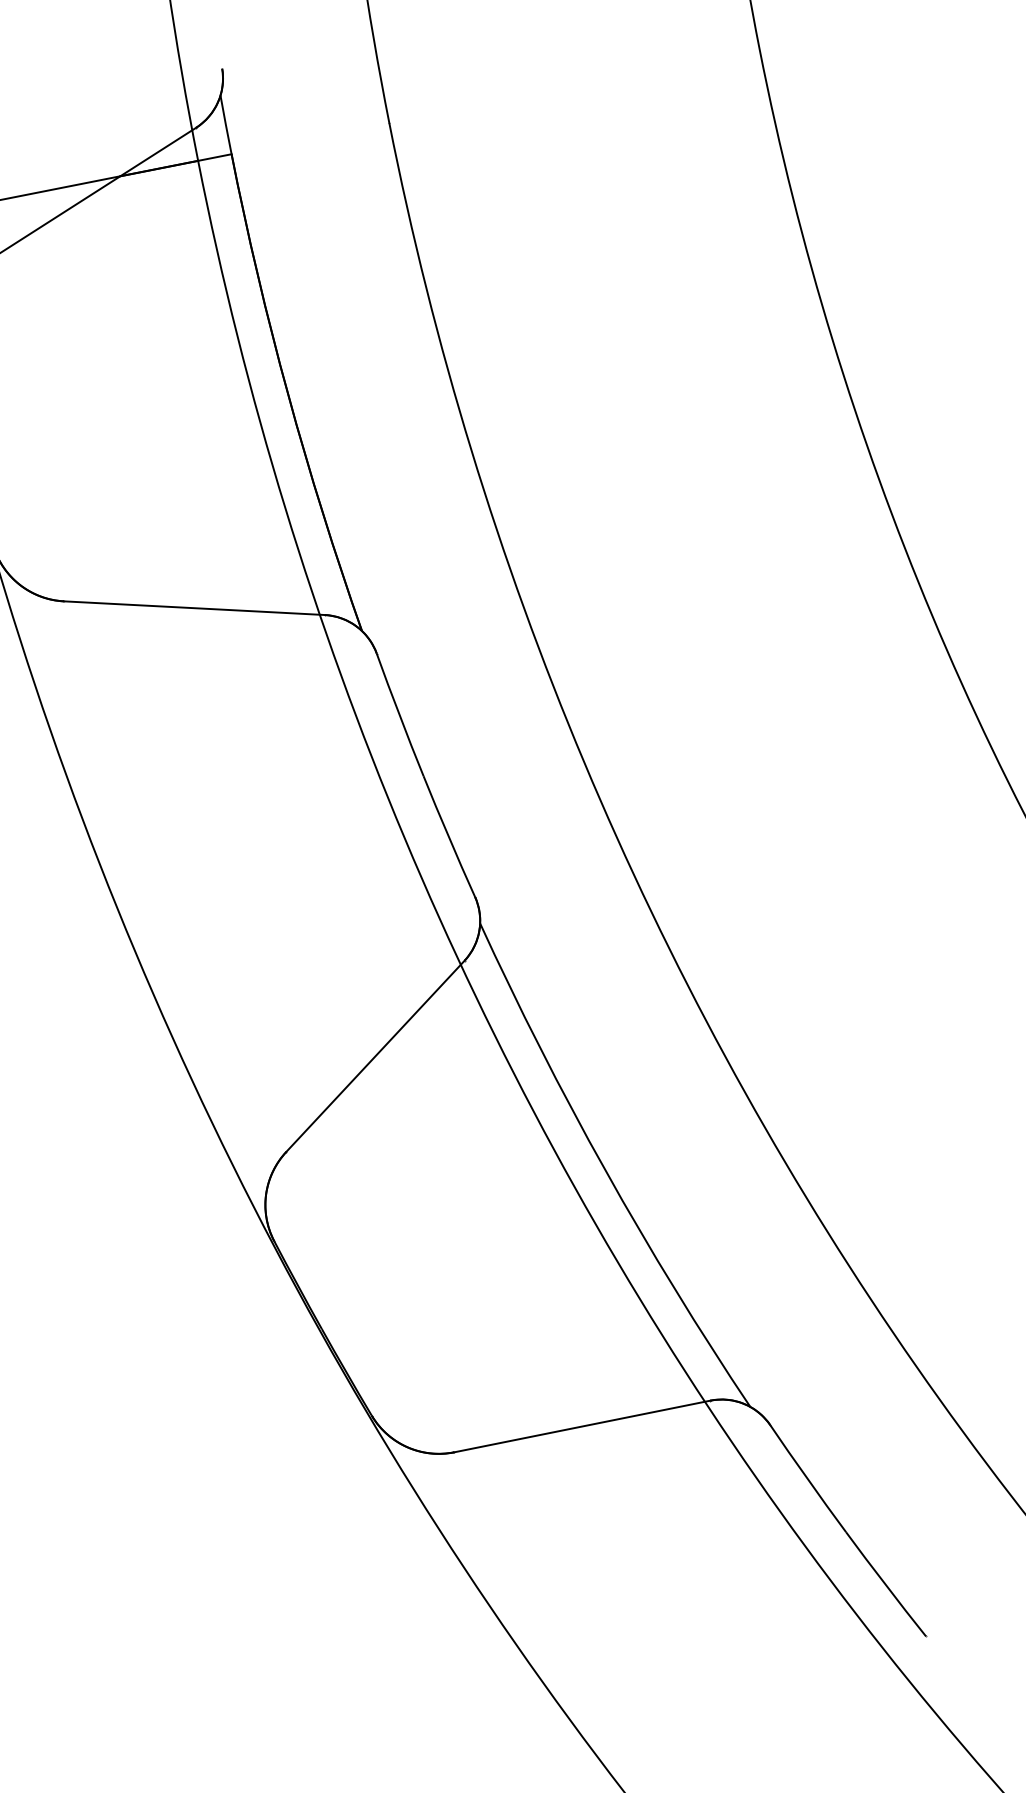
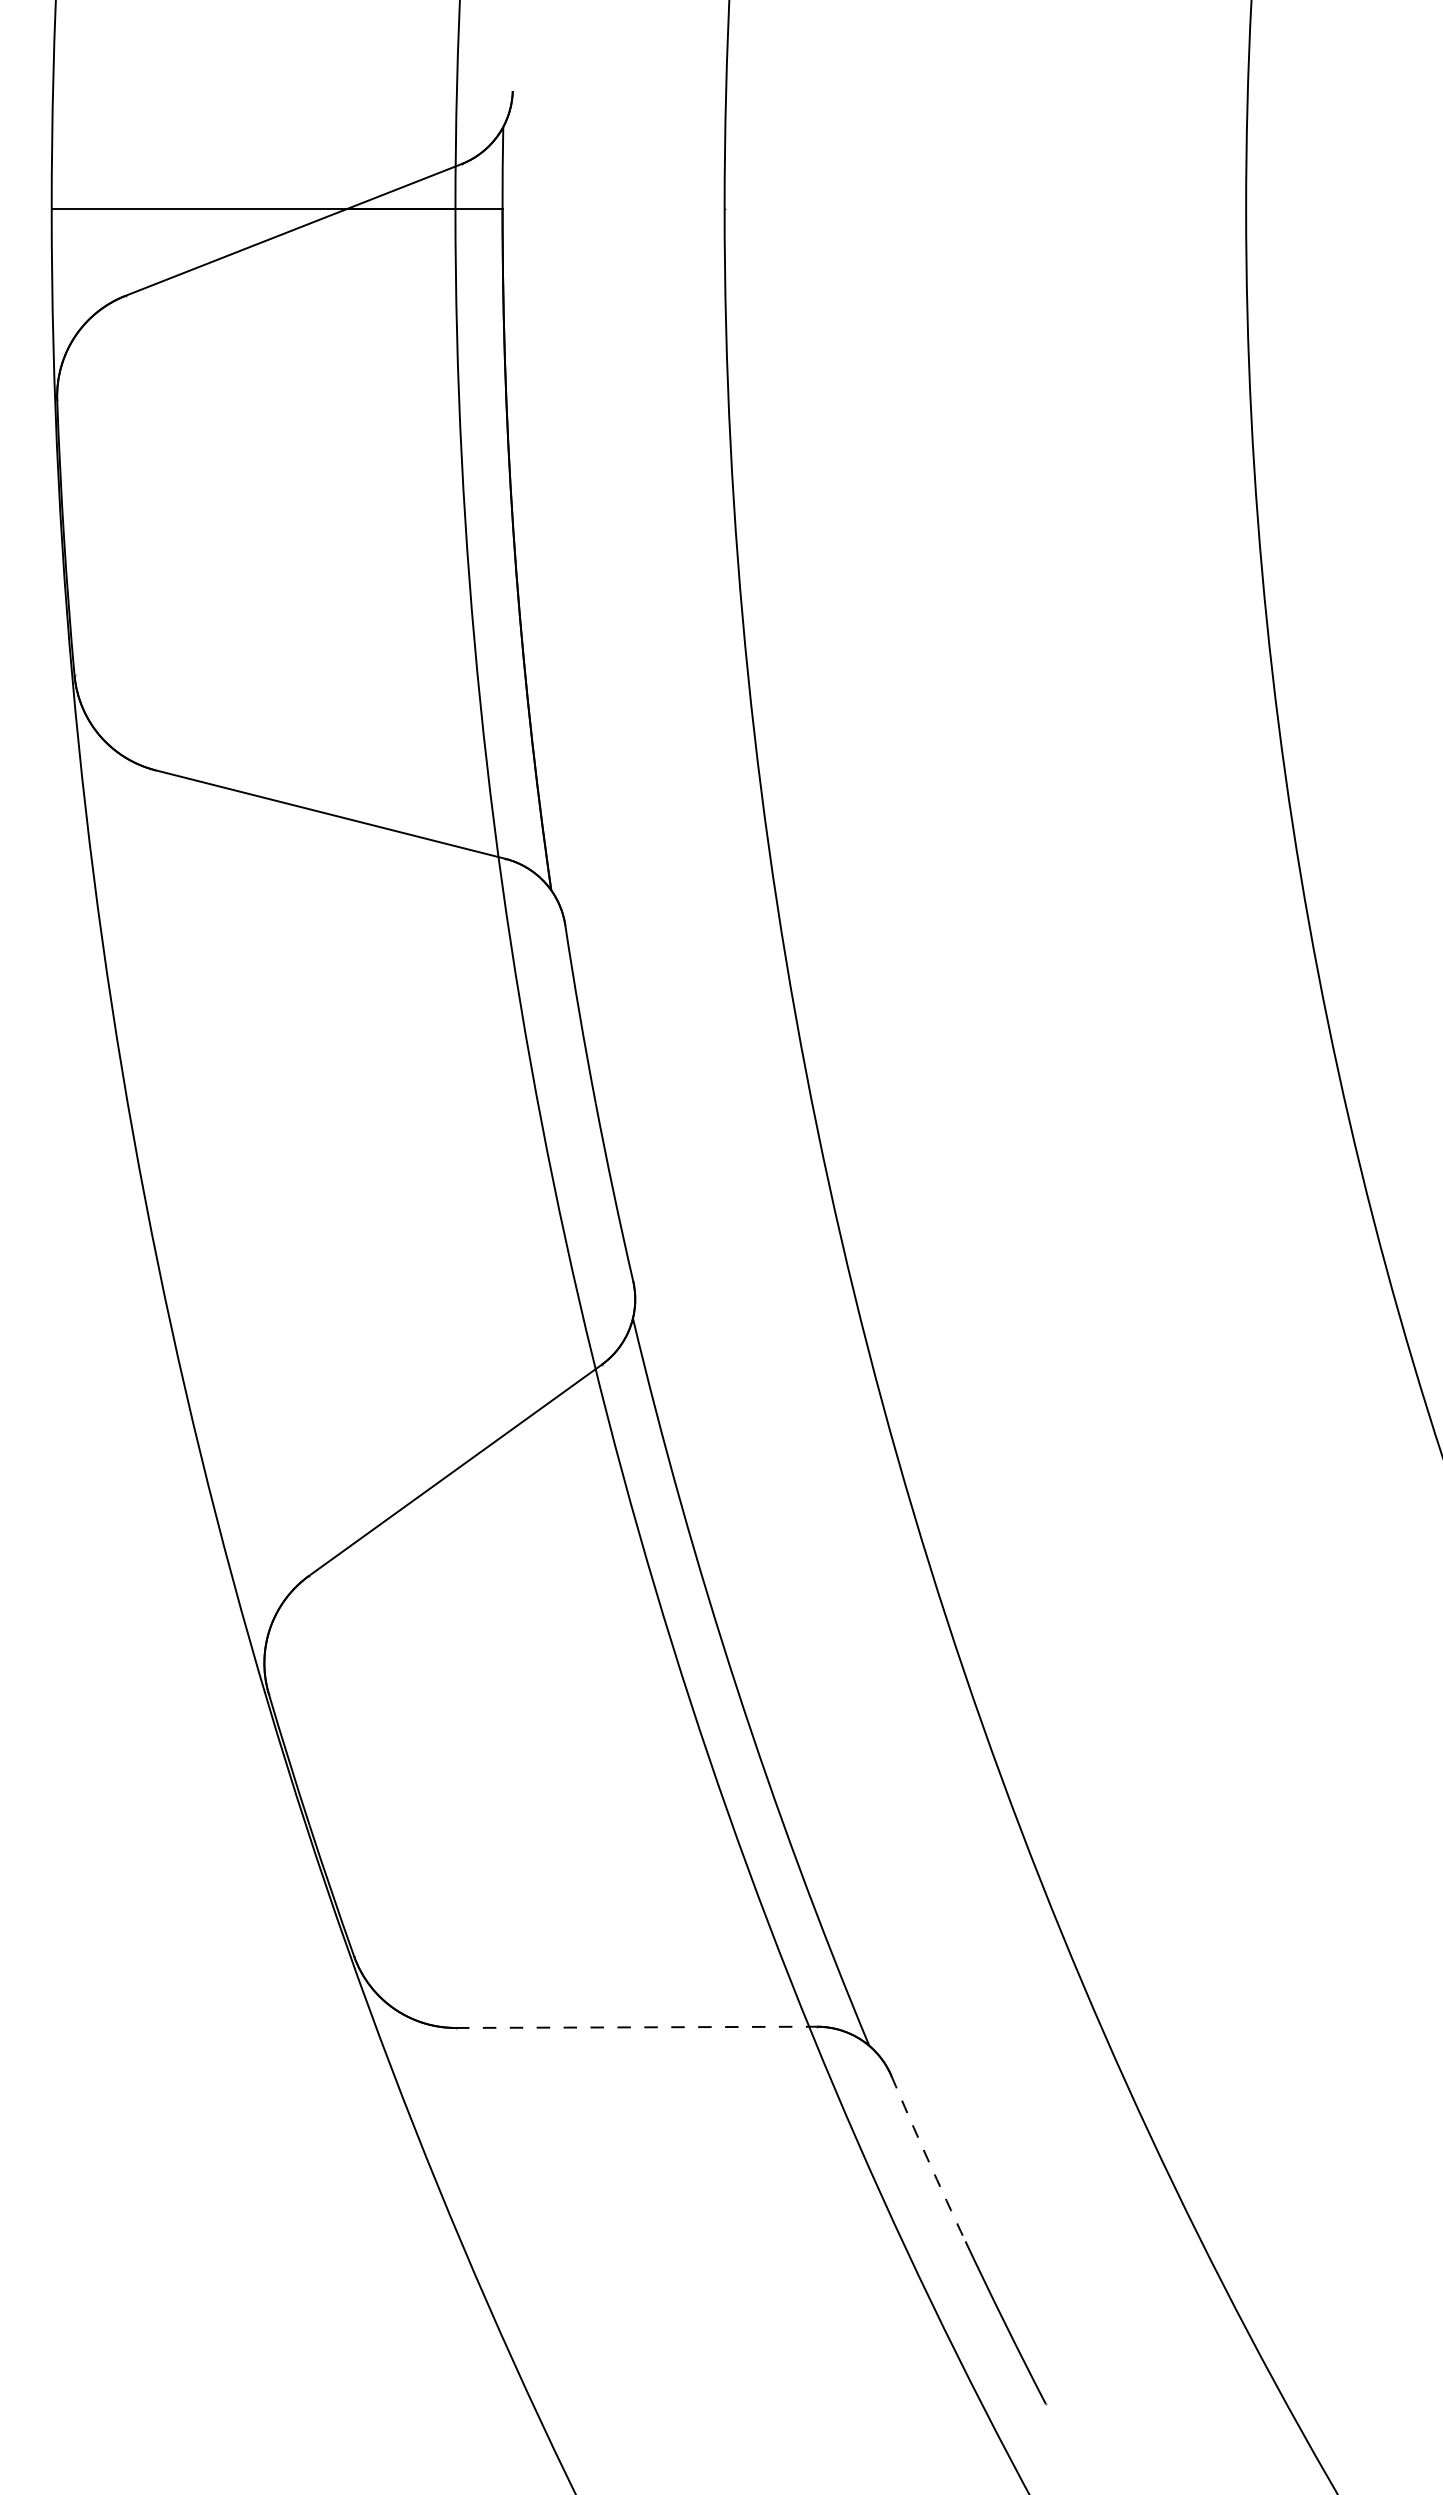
line: (582, 1426) -> (636, 2027), solid -> dashed
arc: (807, 1479) -> (927, 2159), solid -> dashed

